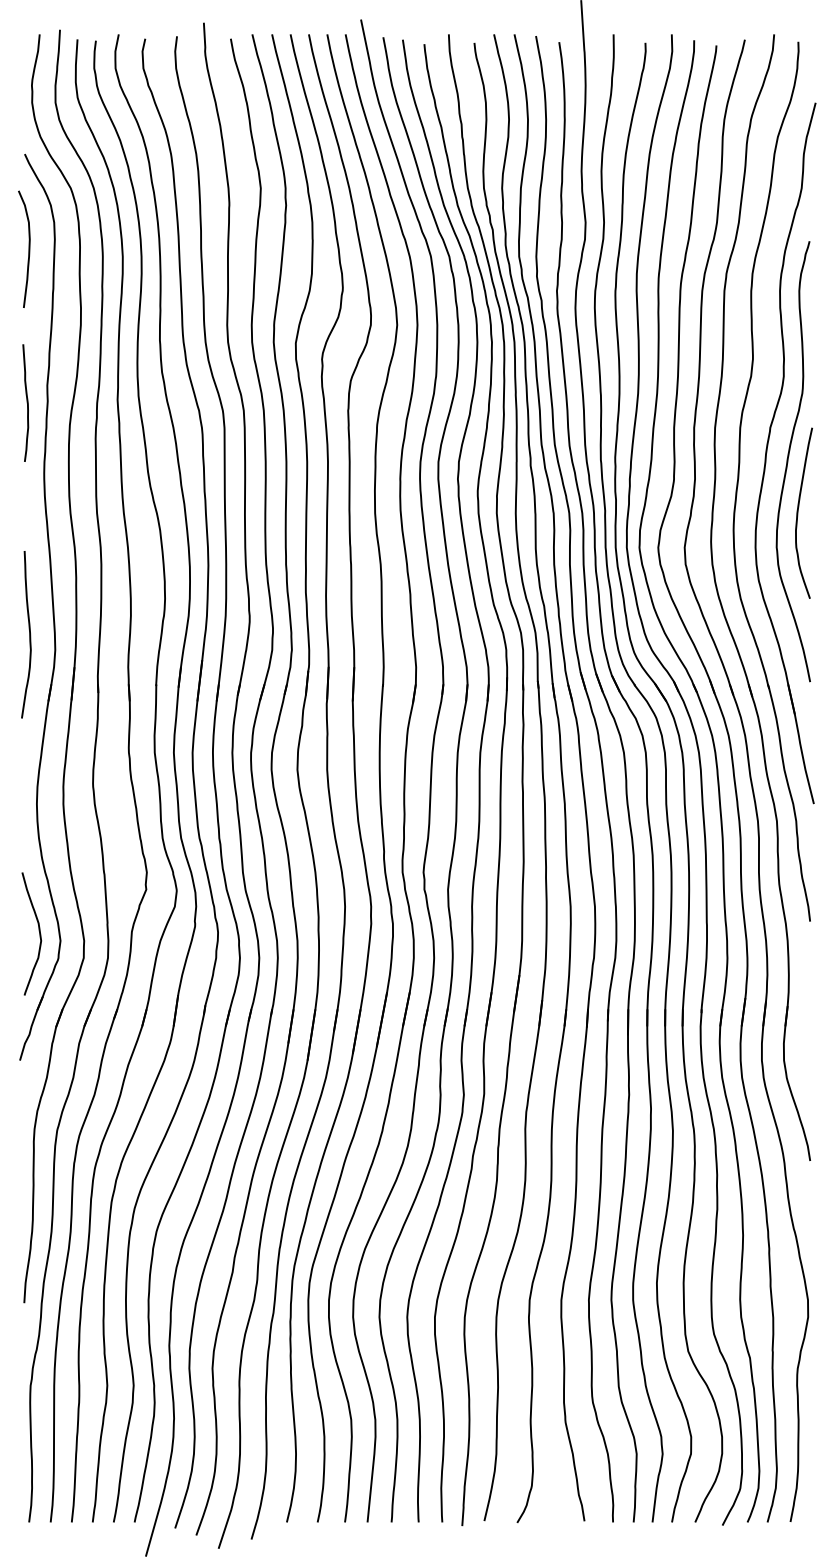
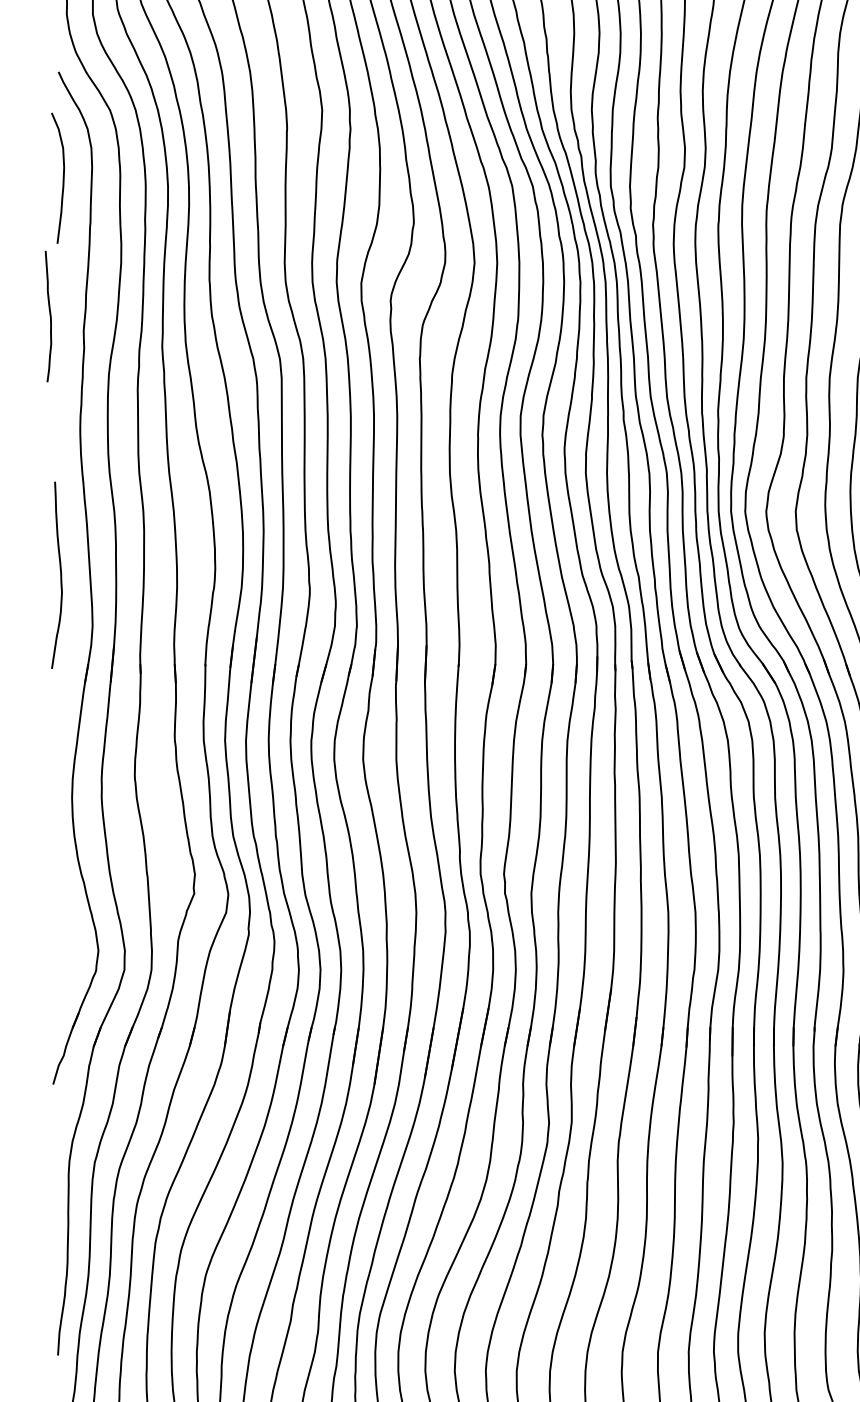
curve: (26, 402) -> (49, 315), moved
curve: (29, 634) -> (60, 575), moved
curve: (38, 931) -> (73, 940), removed

